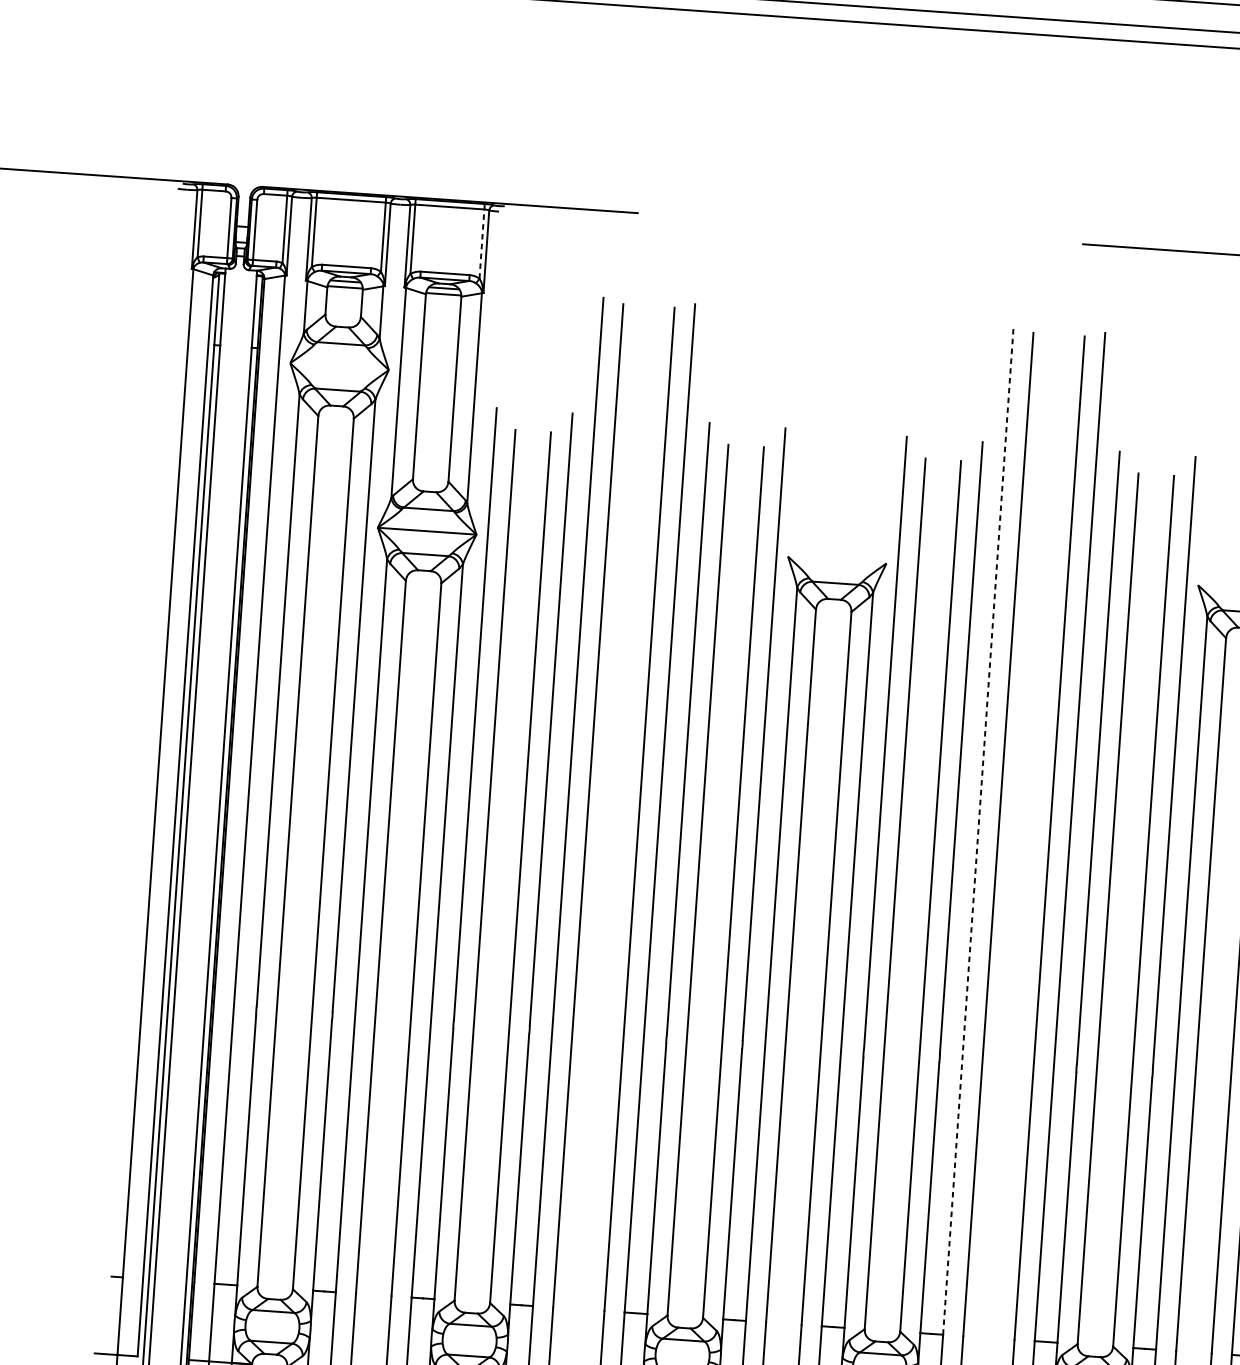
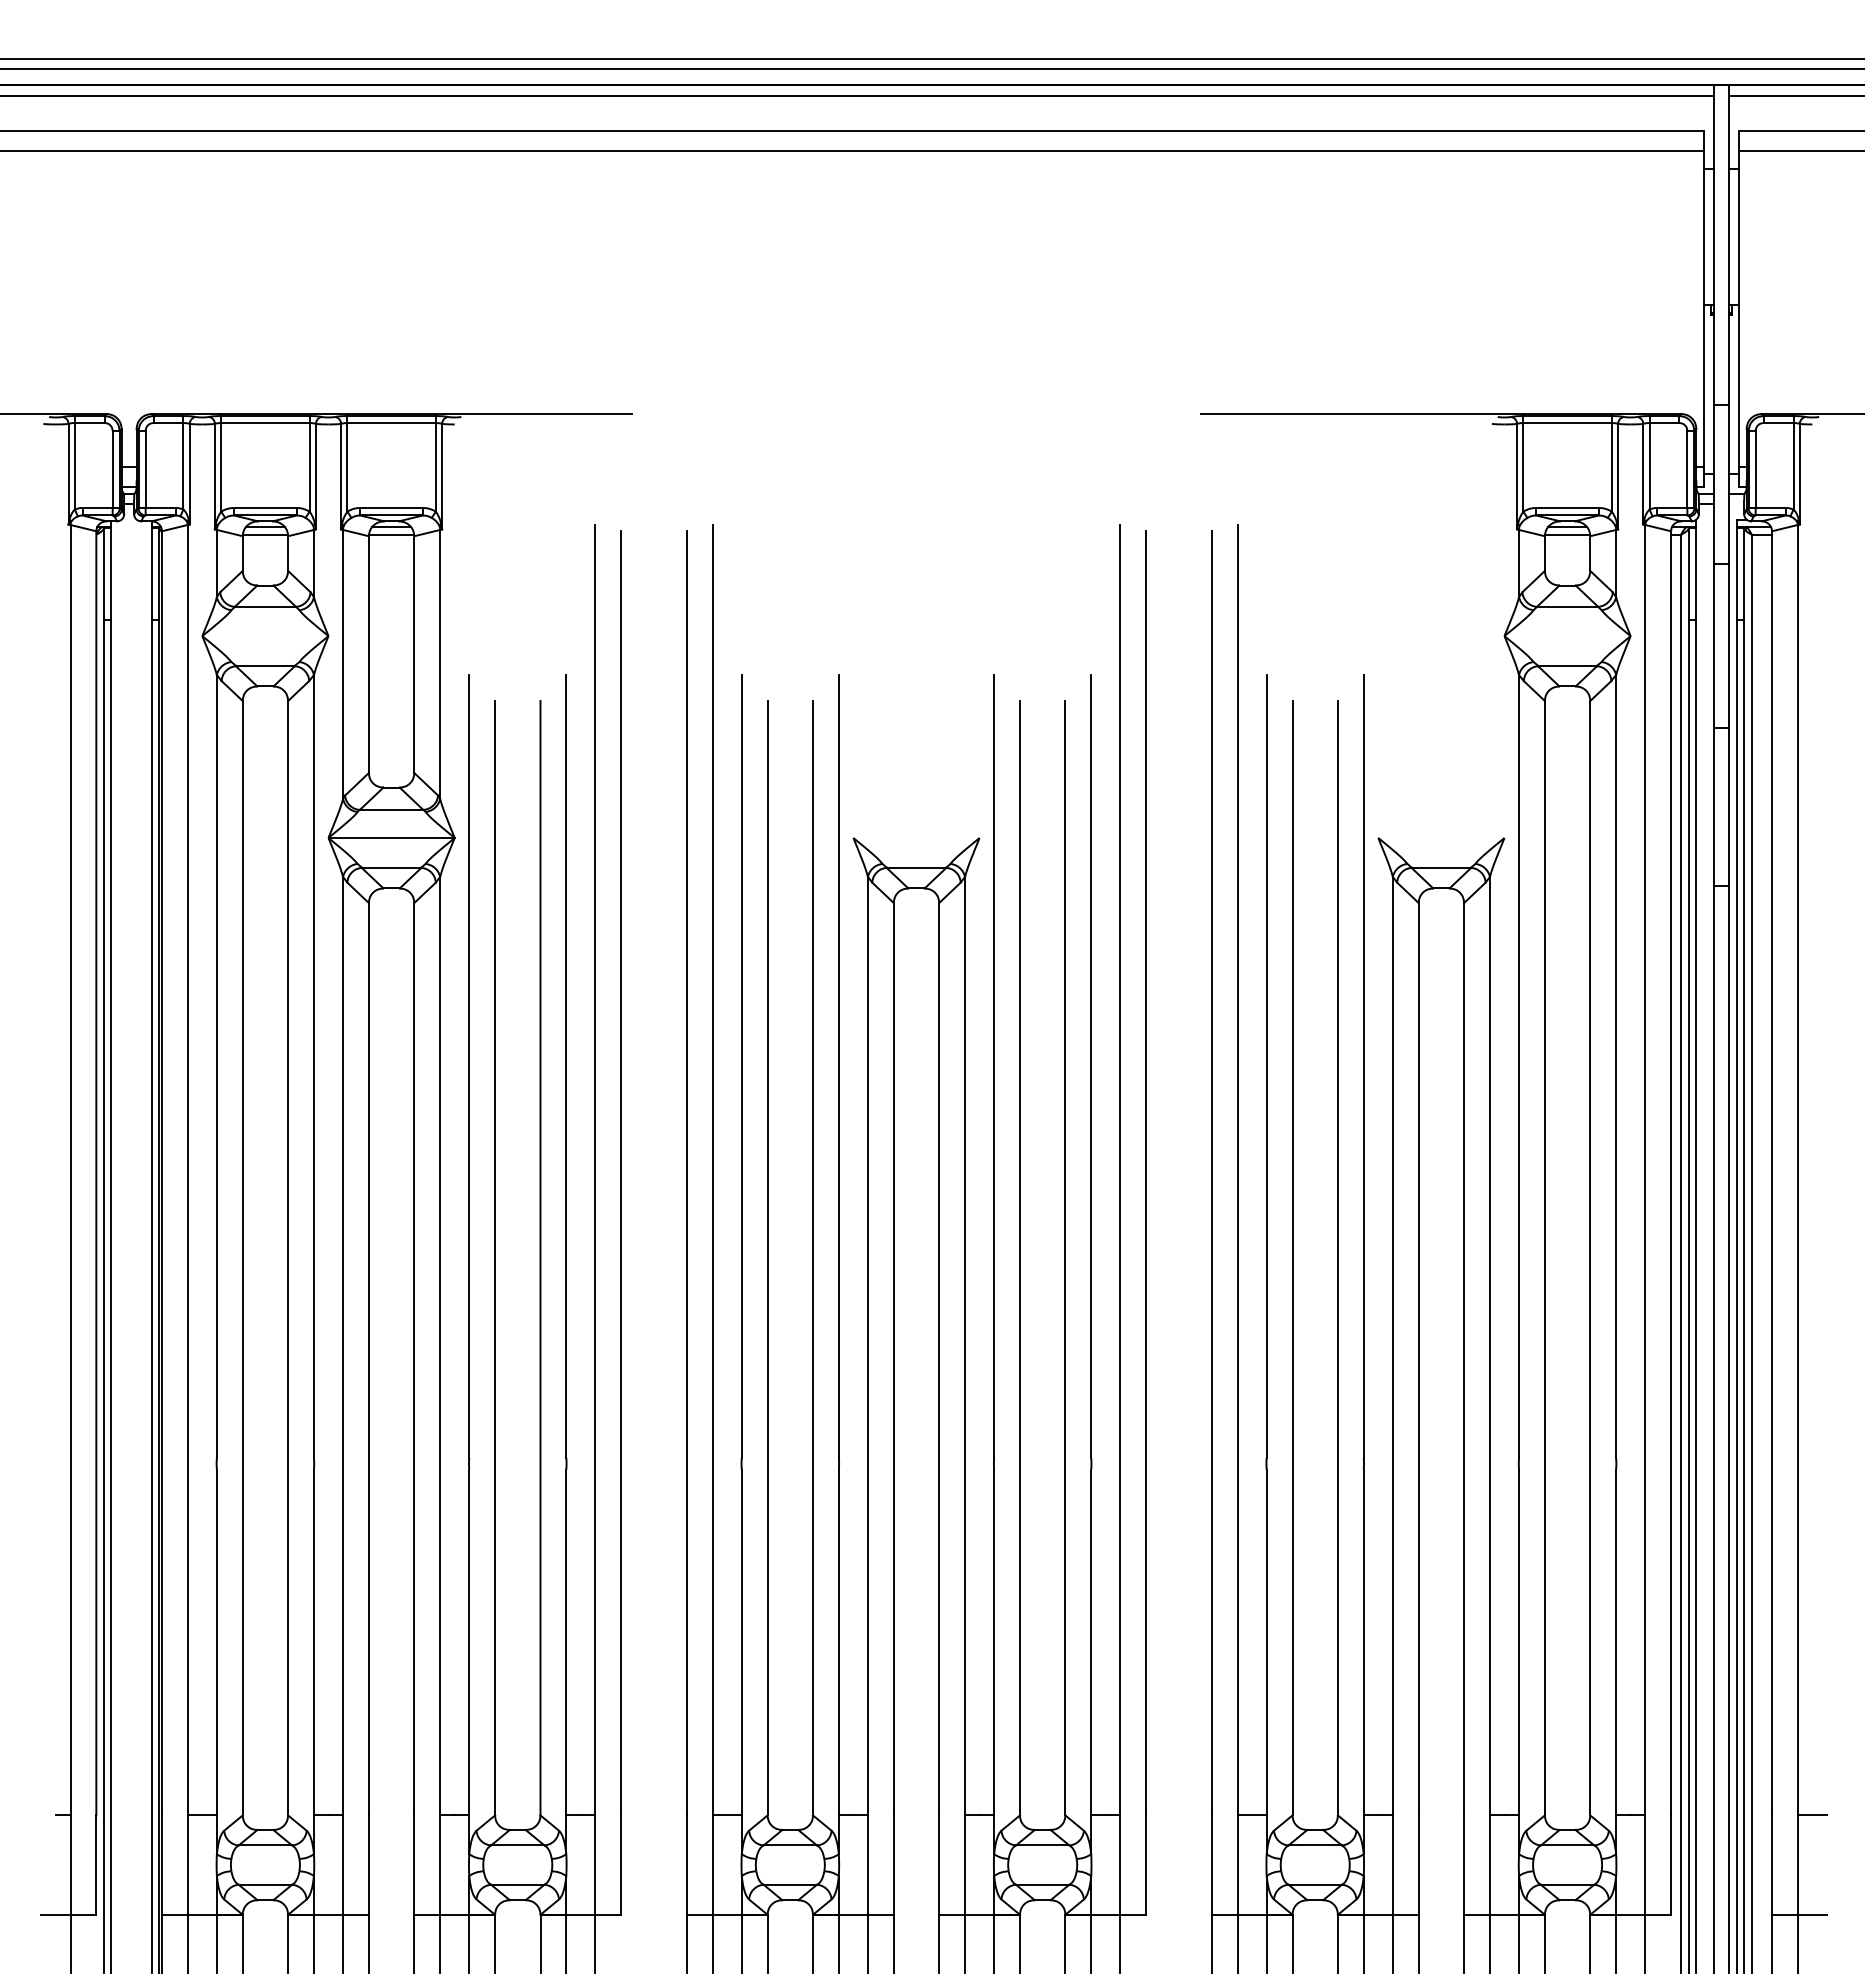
line: (481, 243) -> (435, 466), dashed -> solid
line: (978, 830) -> (1120, 1169), dashed -> solid

